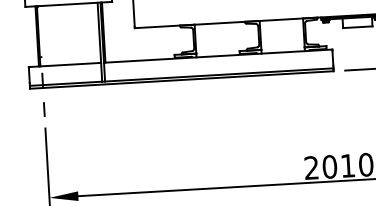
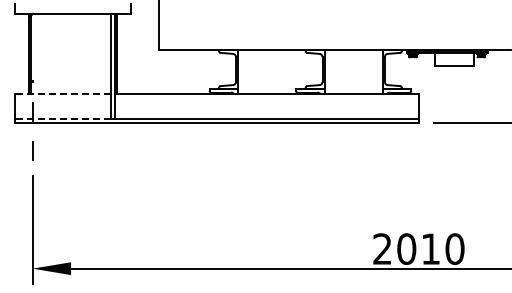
line: (64, 64) -> (62, 93), solid -> dashed
line: (65, 83) -> (62, 118), solid -> dashed

